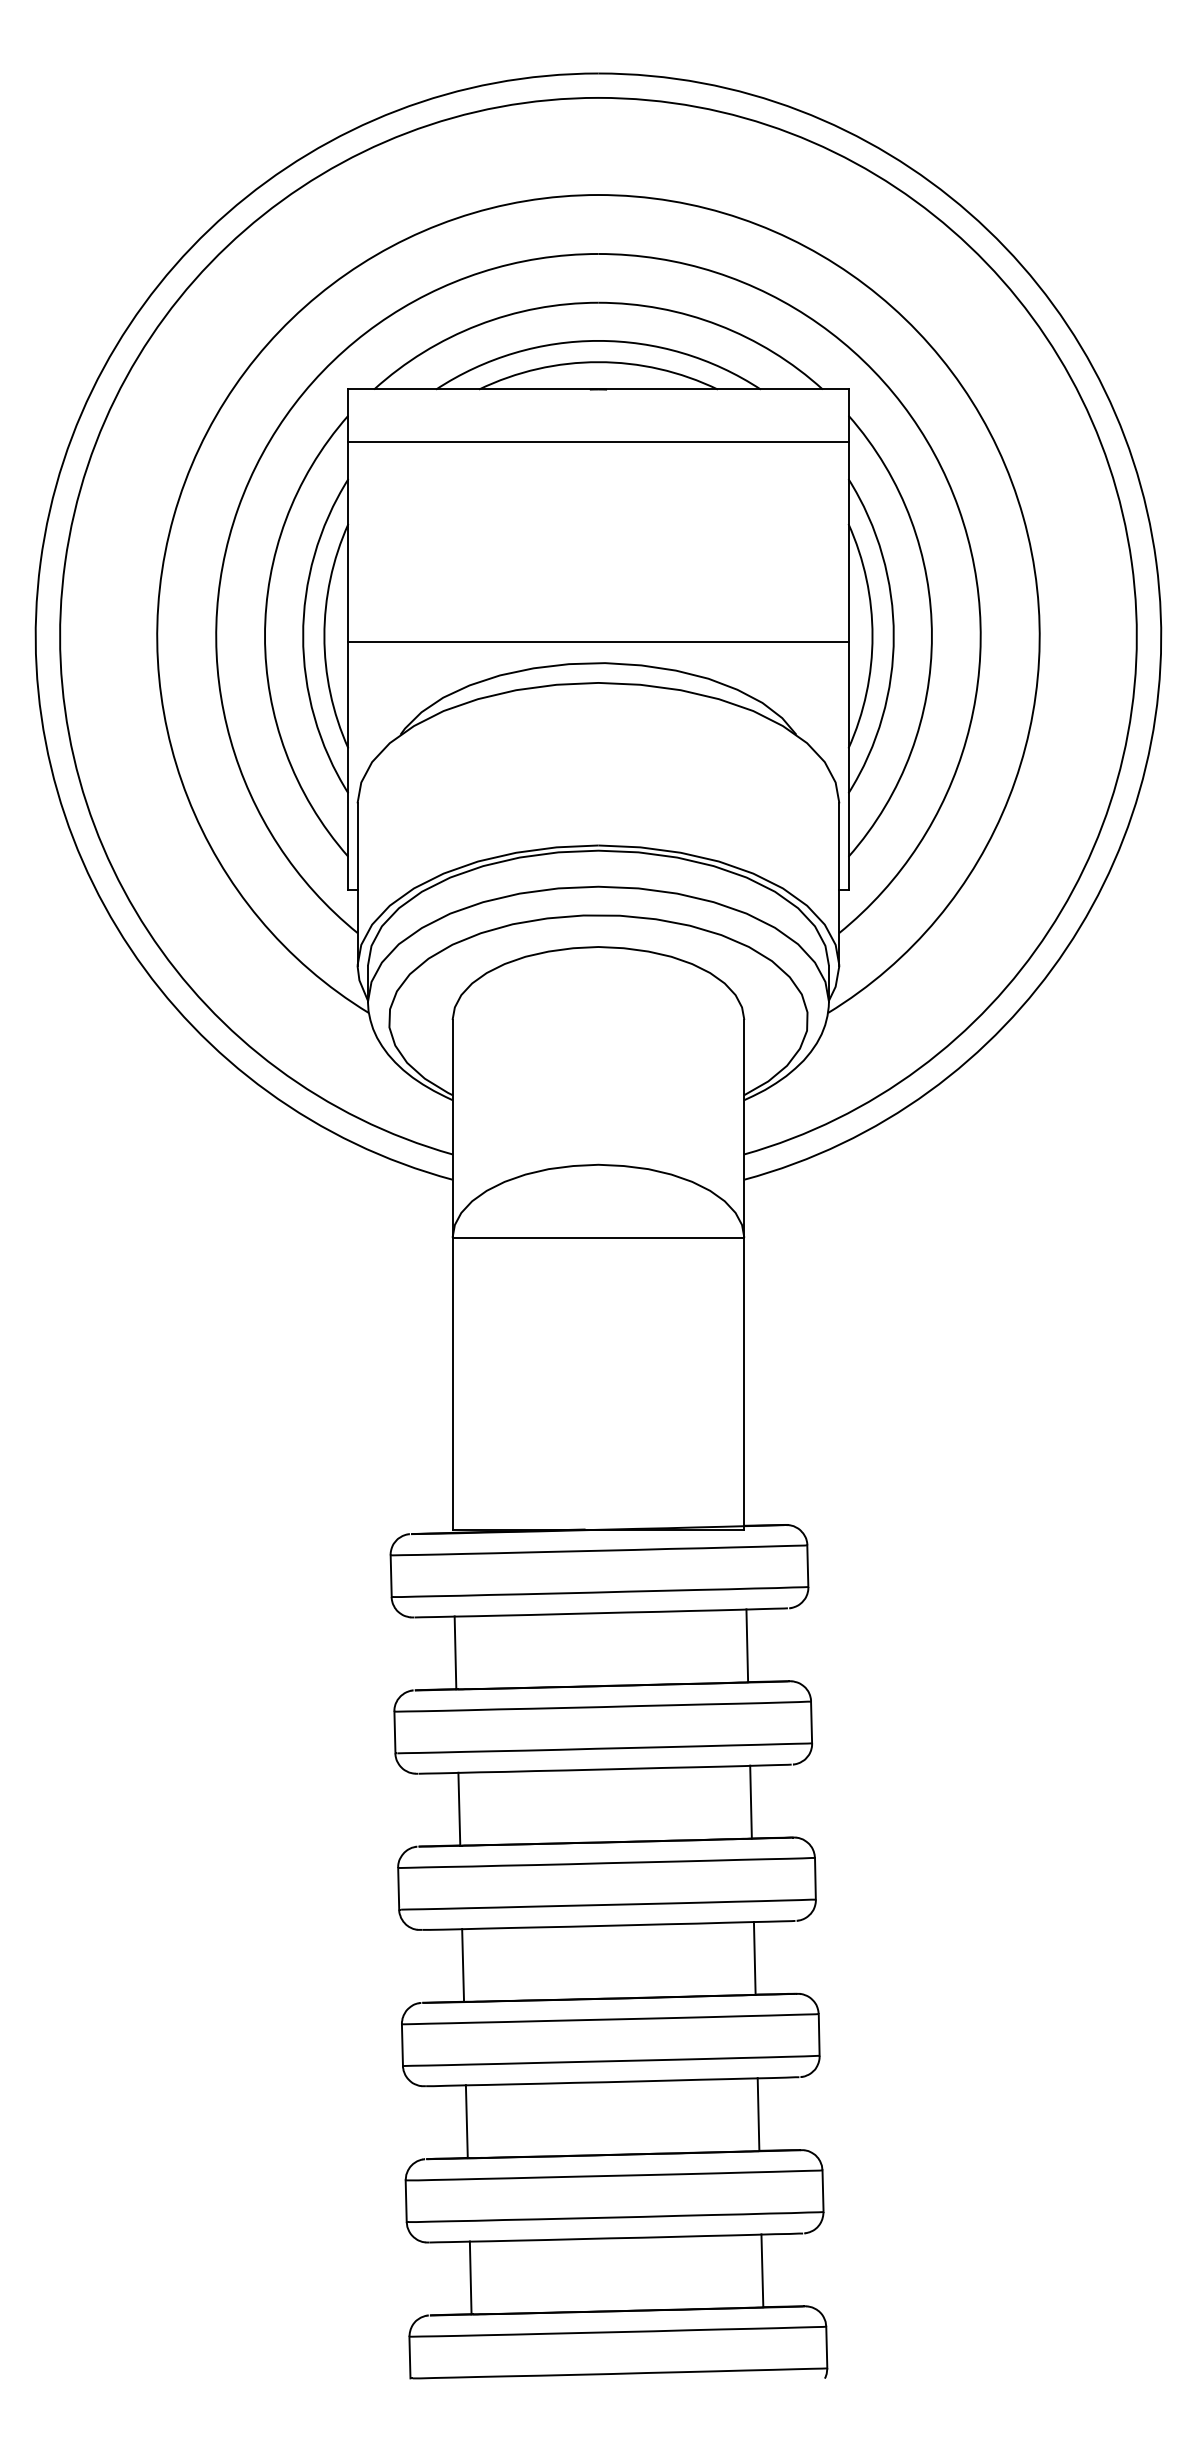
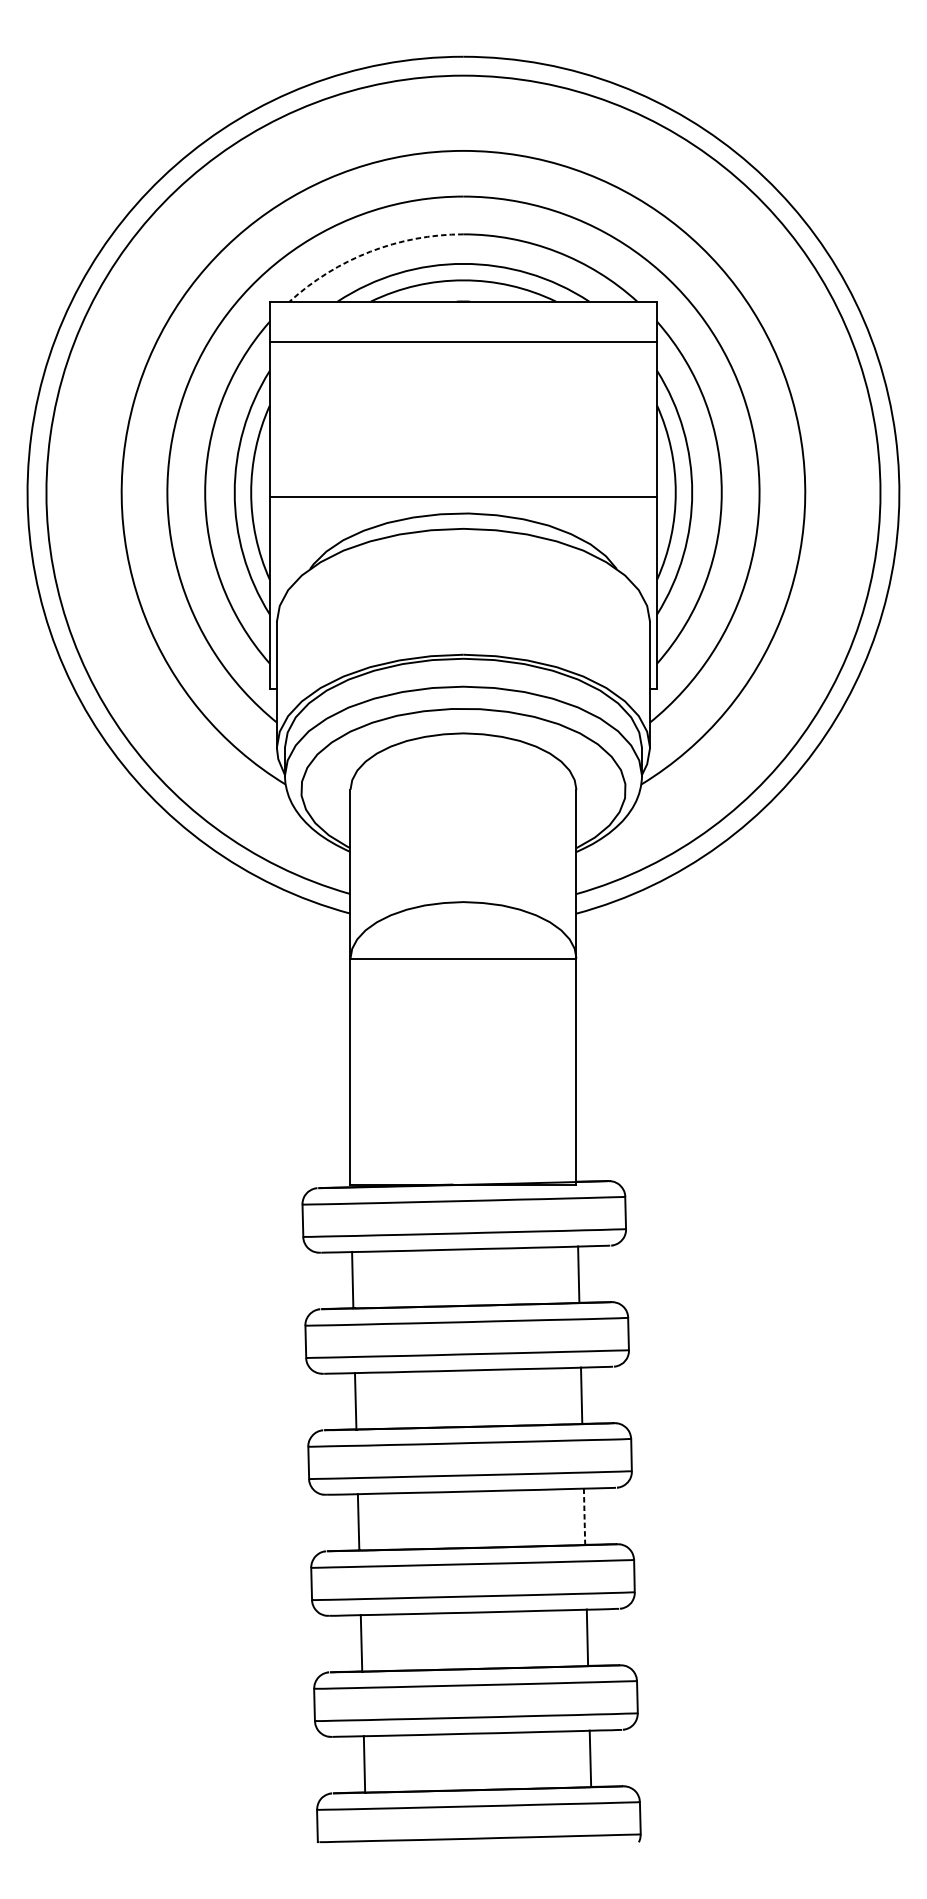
arc: (478, 325) -> (370, 251), solid -> dashed
line: (754, 1957) -> (584, 1516), solid -> dashed

